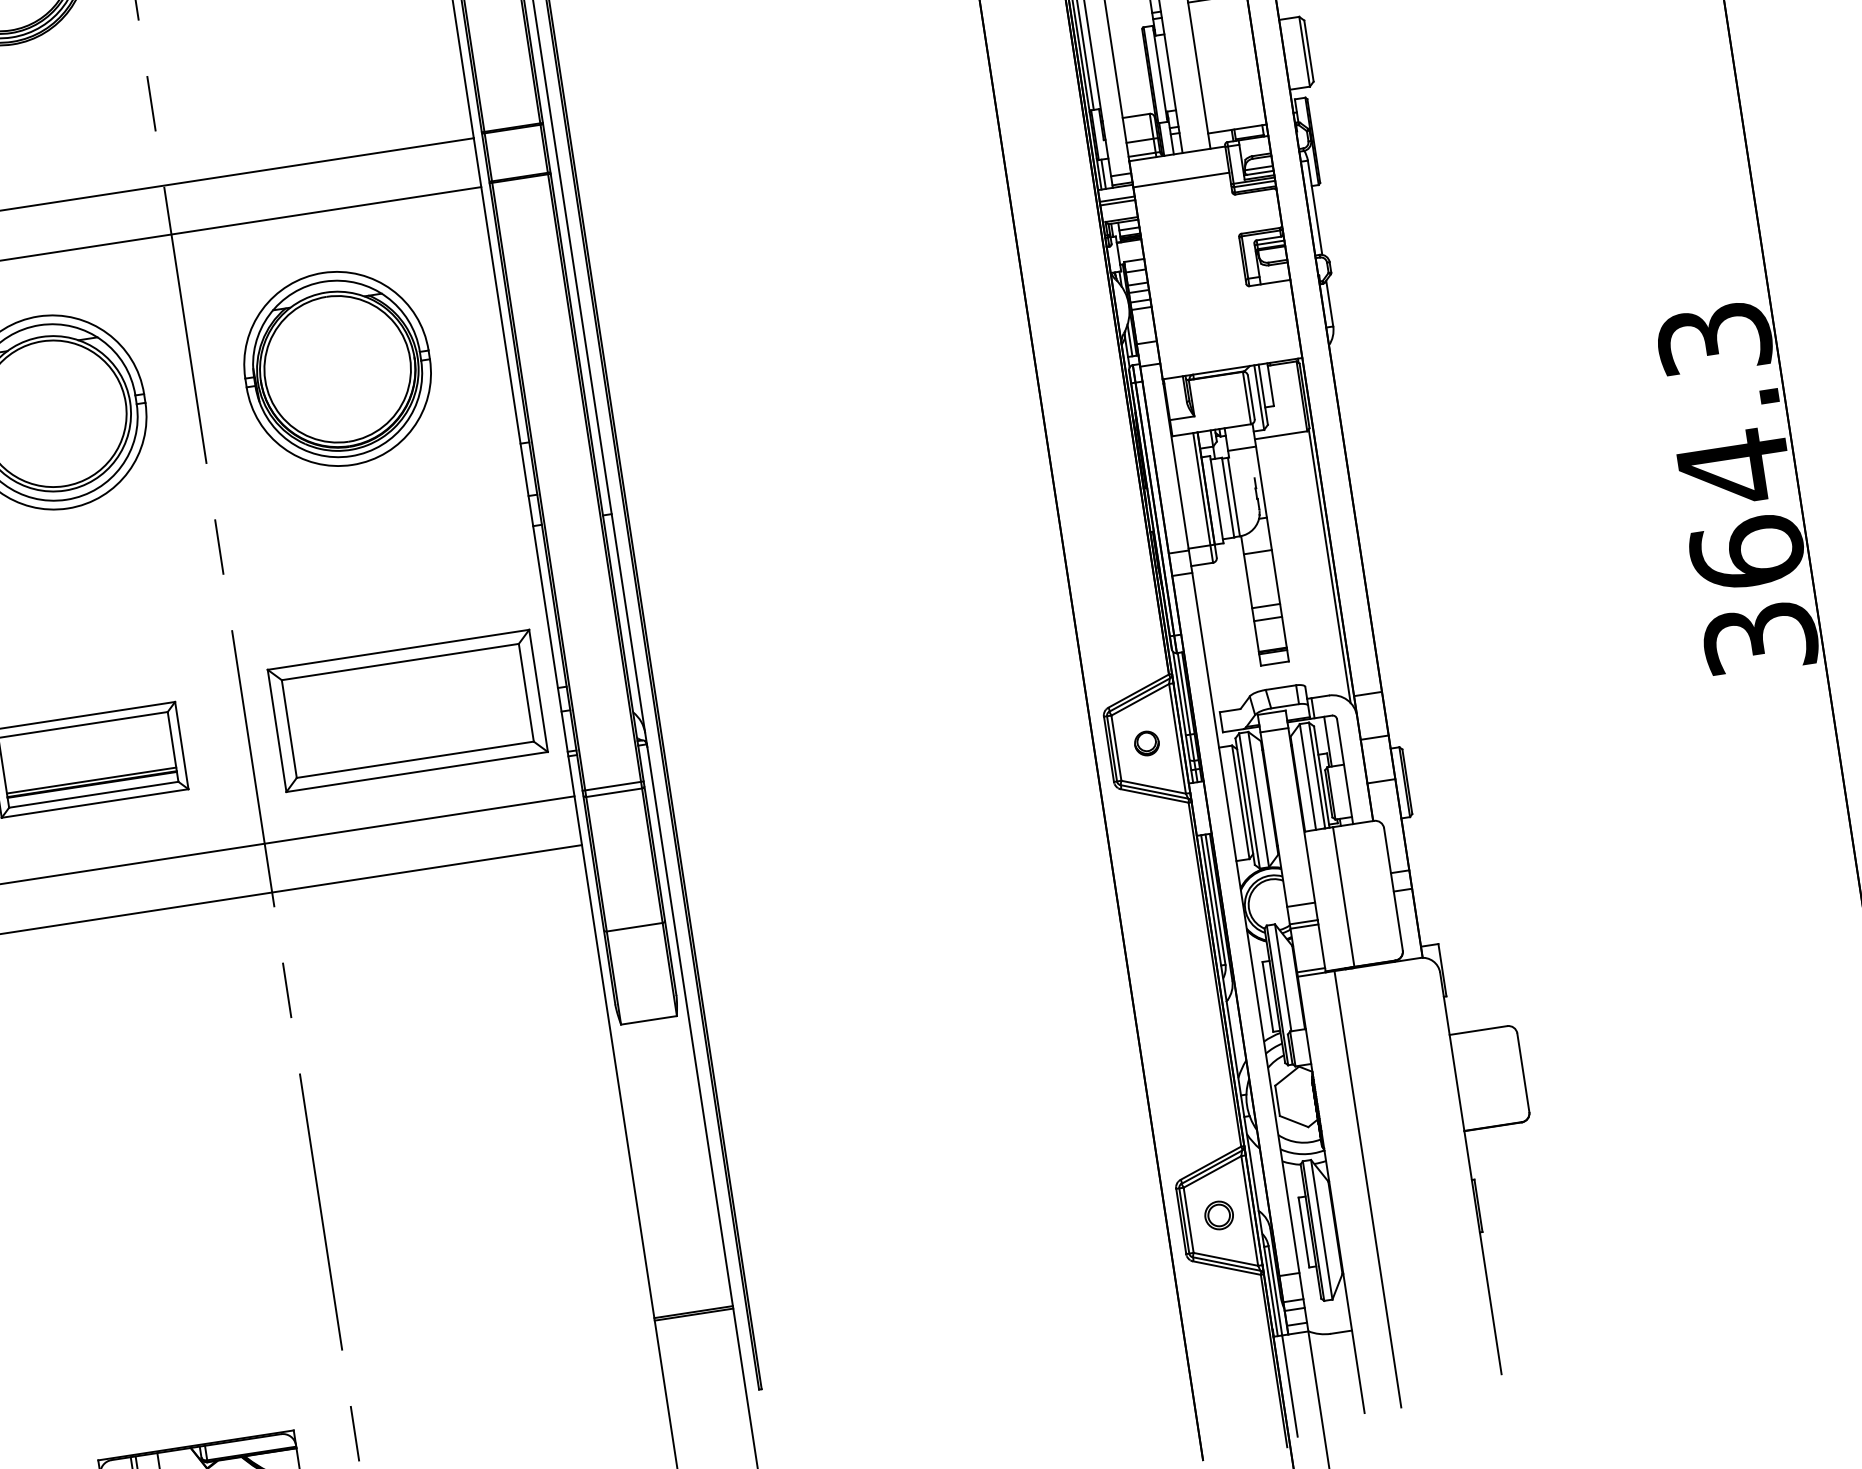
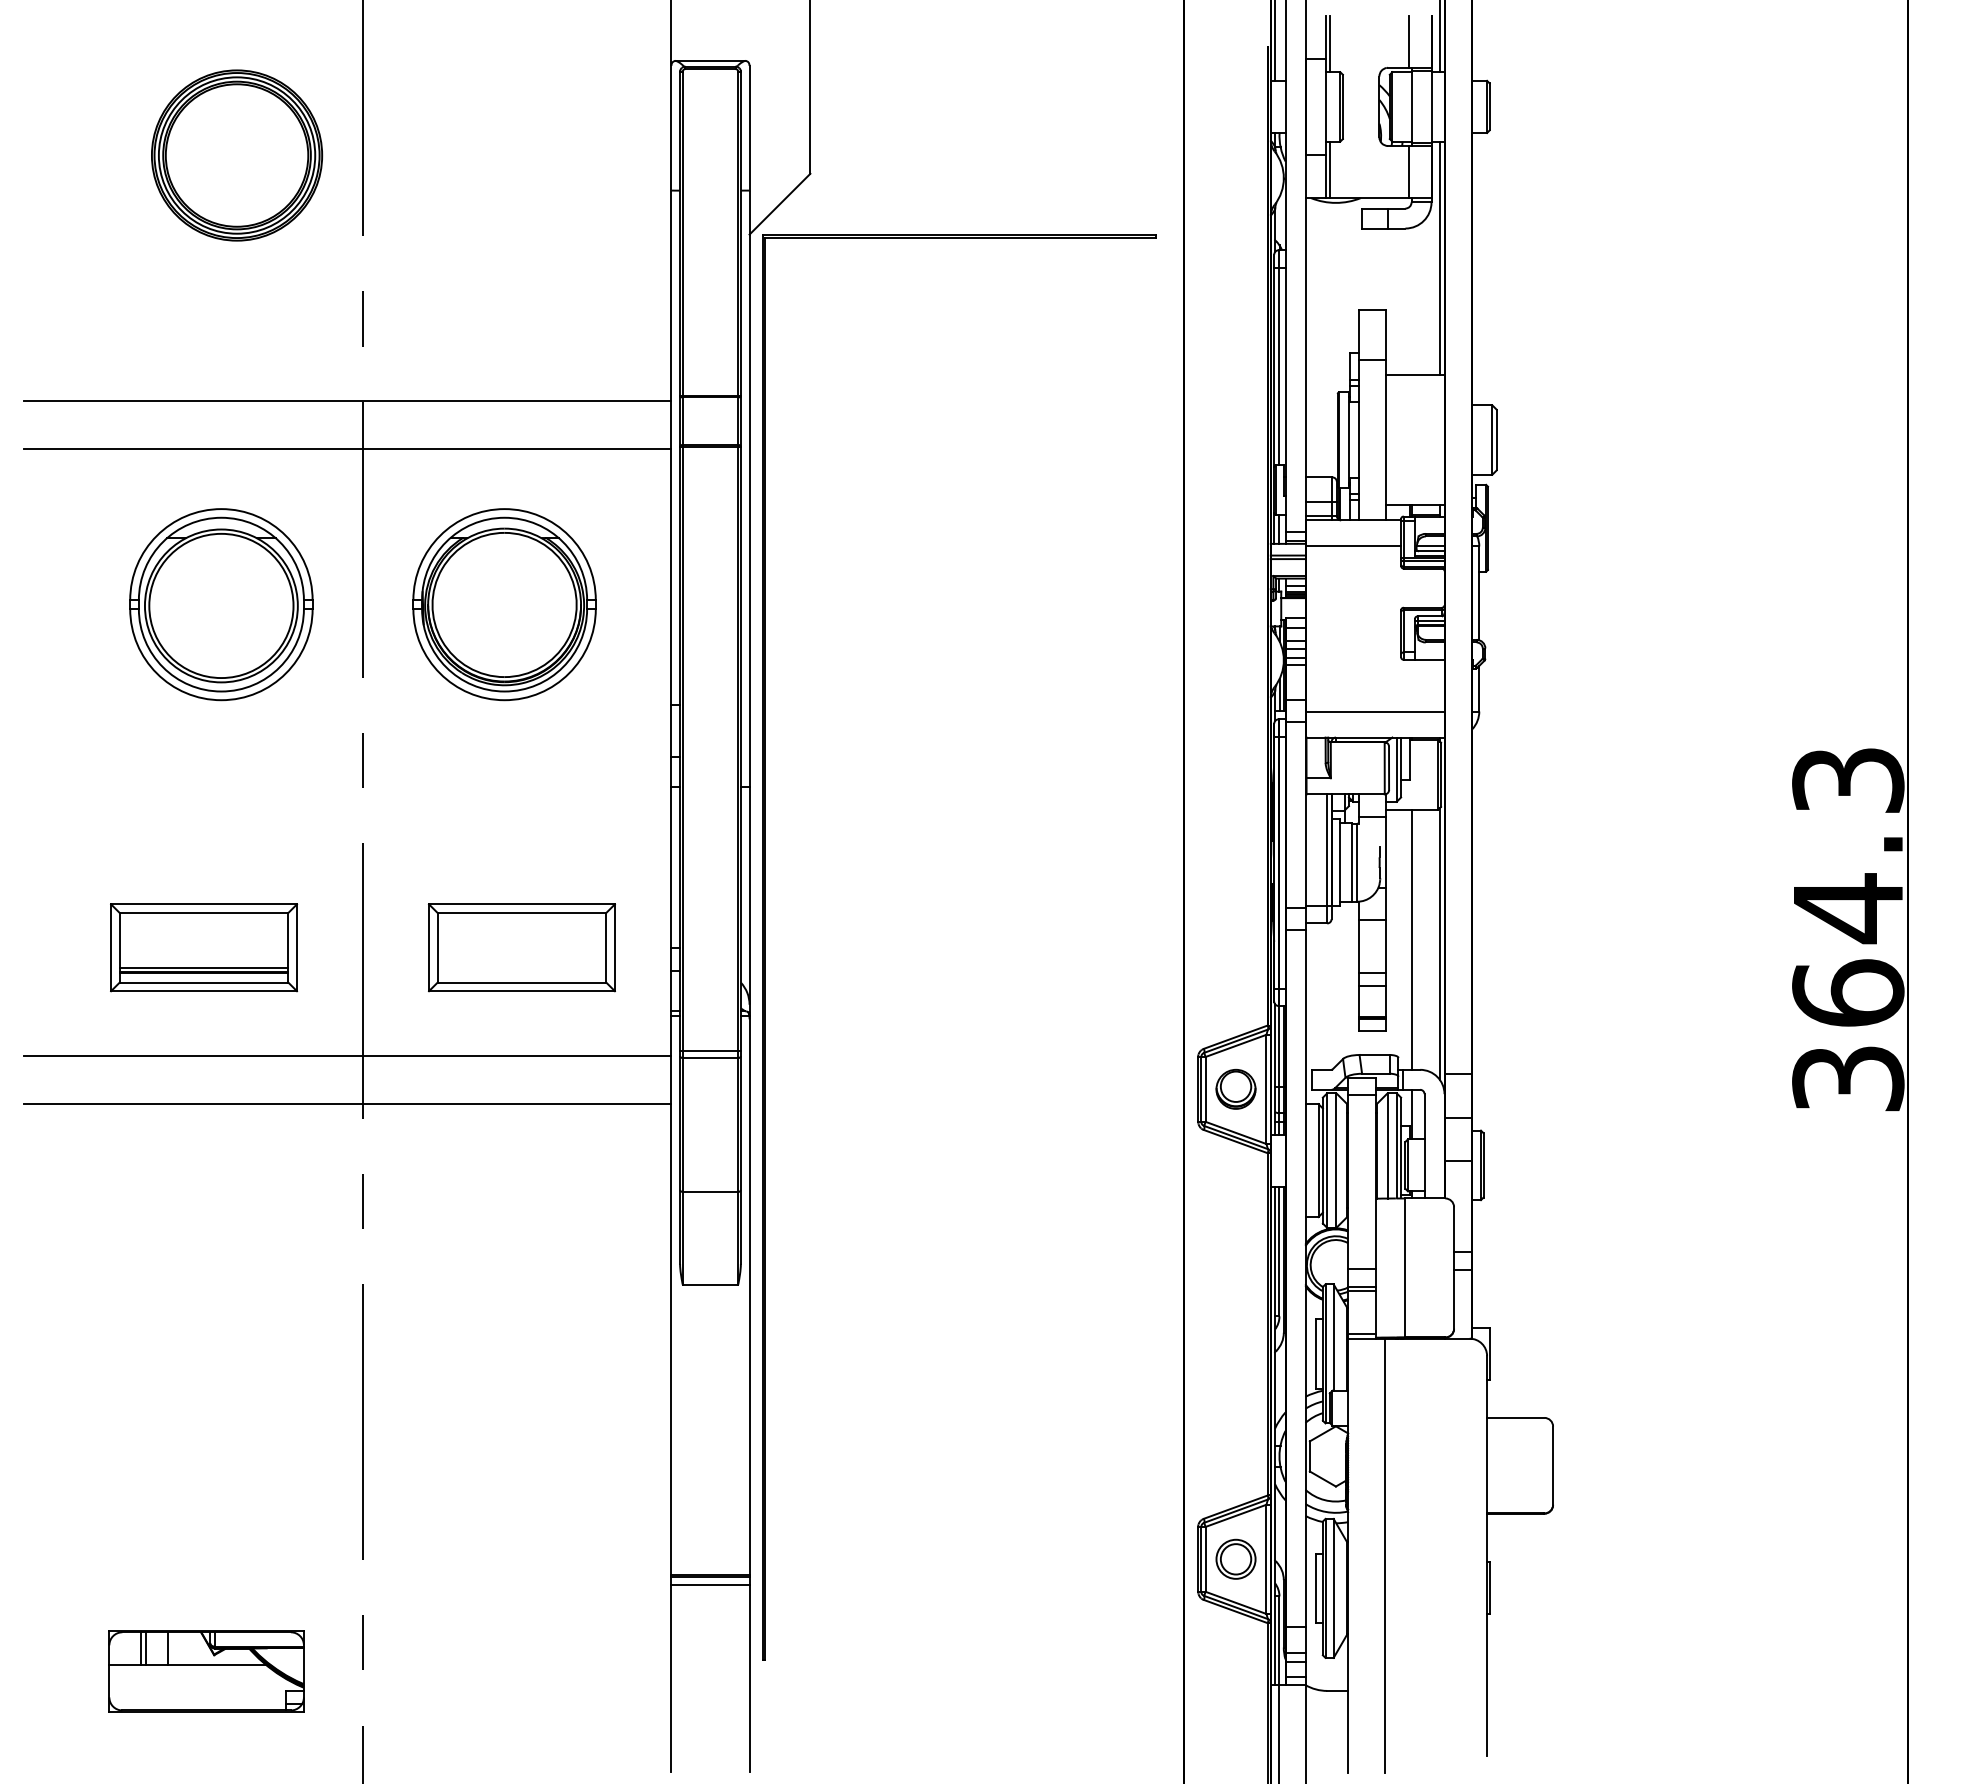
line: (1227, 342) -> (1374, 711), added
line: (1301, 565) -> (1412, 939), added
part: (407, 710) -> (521, 947), size x0.71
part: (1146, 743) -> (1235, 1089), size x1.67
part: (1218, 1214) -> (1235, 1558), size x1.43
line: (695, 1321) -> (710, 1584), added

